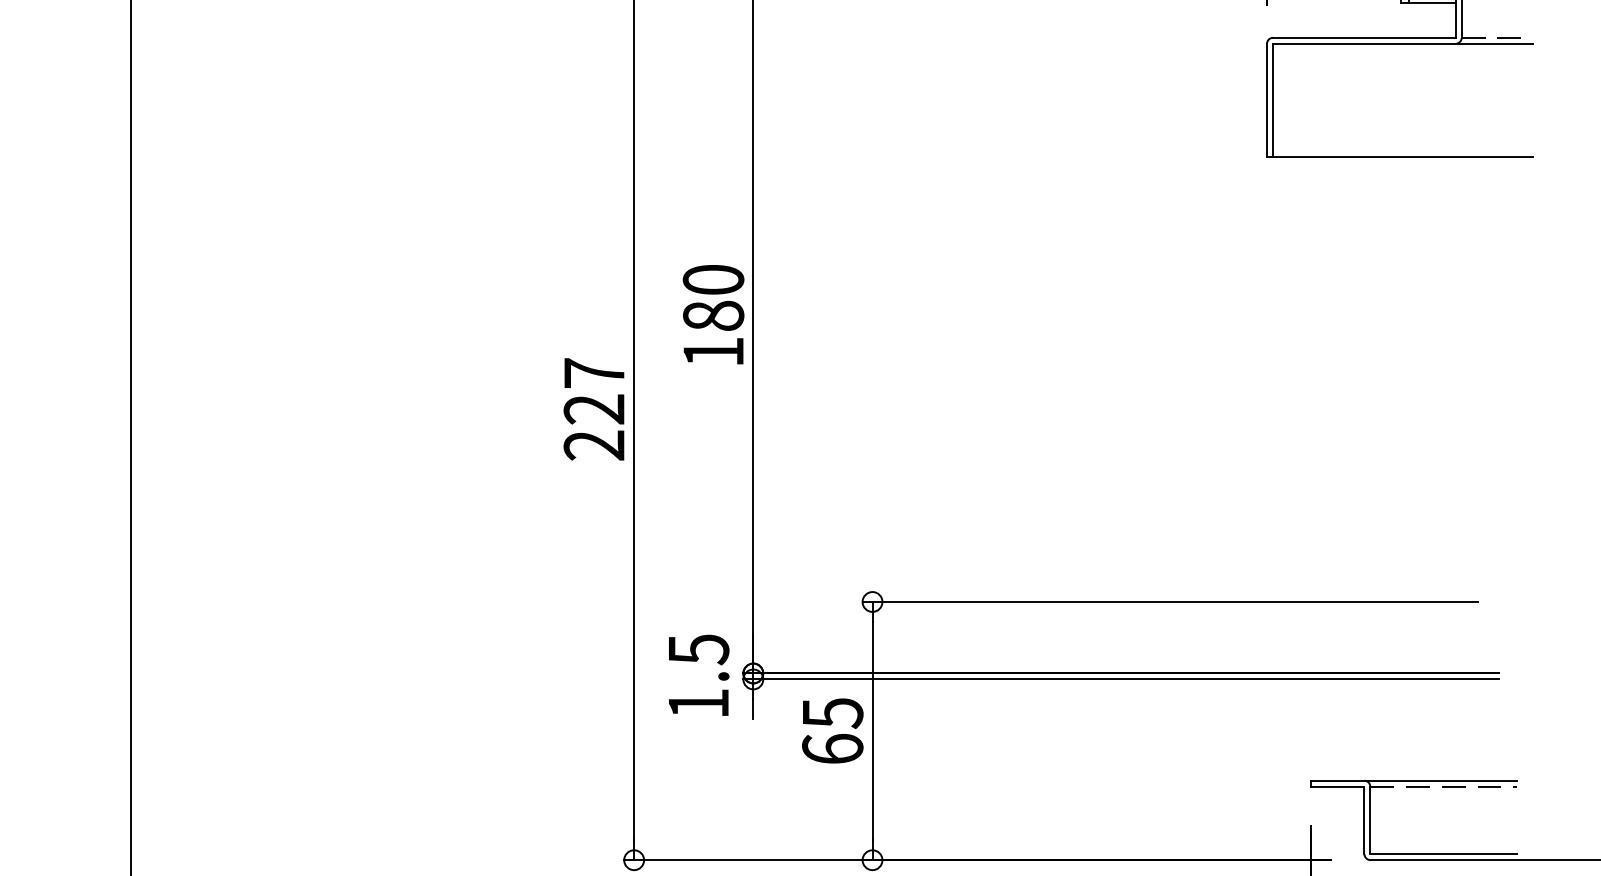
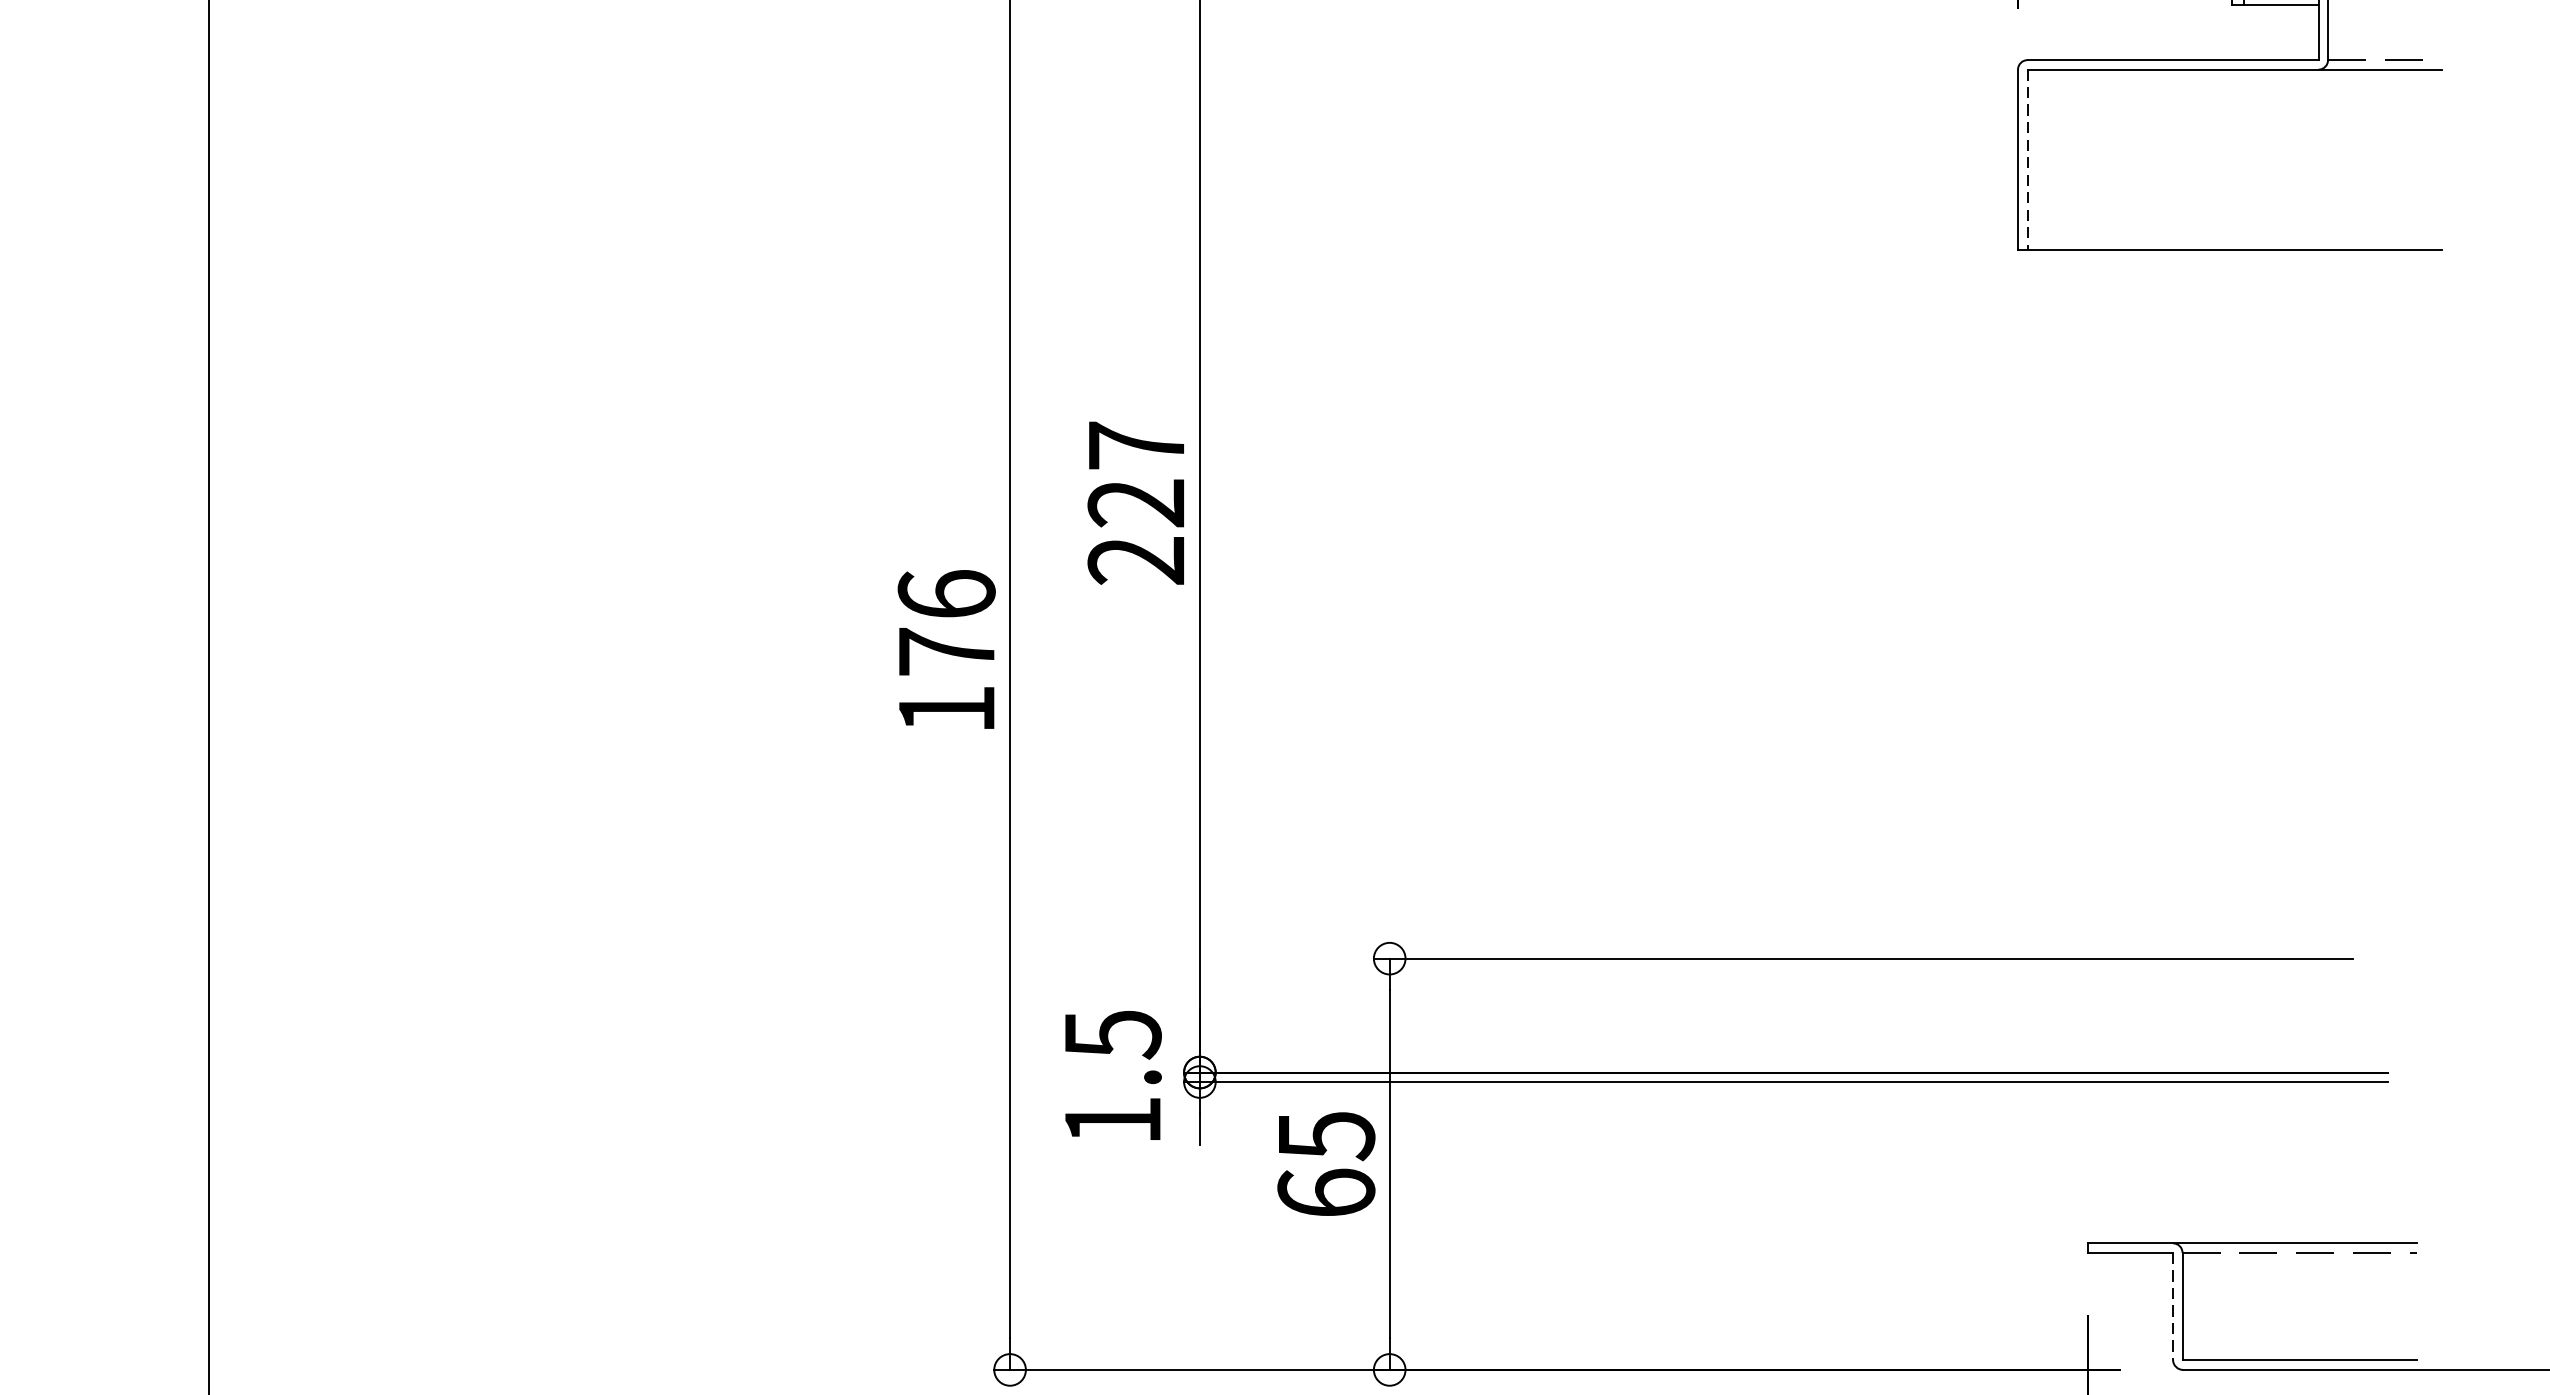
line: (1273, 100) -> (2028, 159), solid -> dashed
text: (713, 315) -> (1136, 502), 180 -> 227
text: (594, 409) -> (946, 652), 227 -> 176
line: (1364, 820) -> (2173, 1306), solid -> dashed

